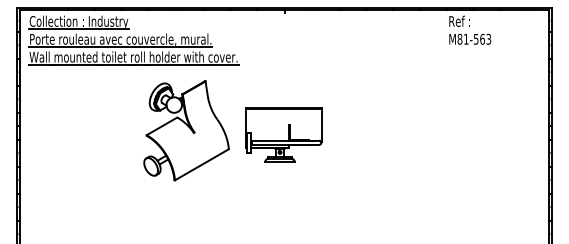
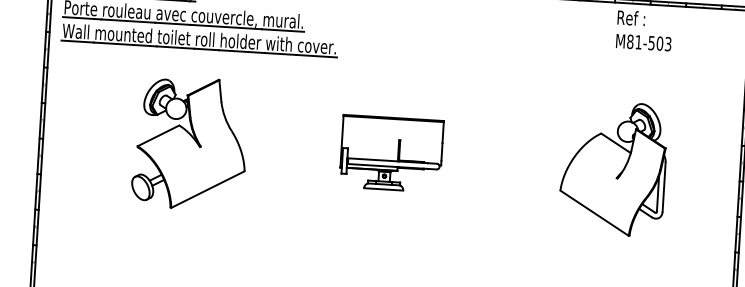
text: (482, 38) -> (660, 42), ^JM81-563 -> ^JM81-503
part: (186, 130) -> (190, 143), moved
part: (452, 136) -> (612, 169), added

